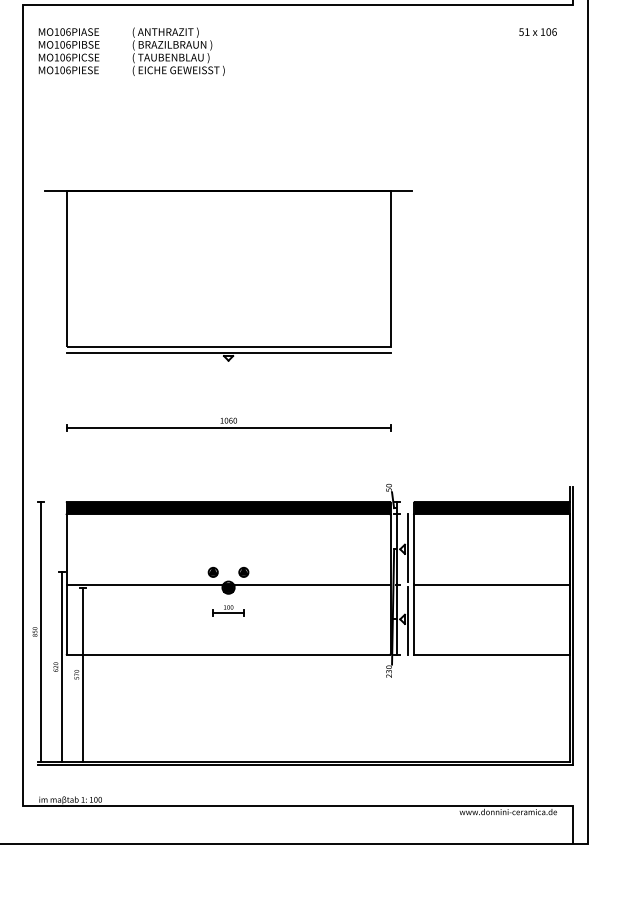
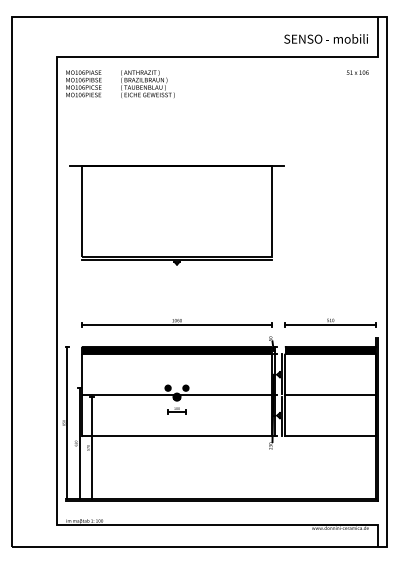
part: (227, 425) -> (176, 323), moved
part: (491, 459) -> (330, 322), added

